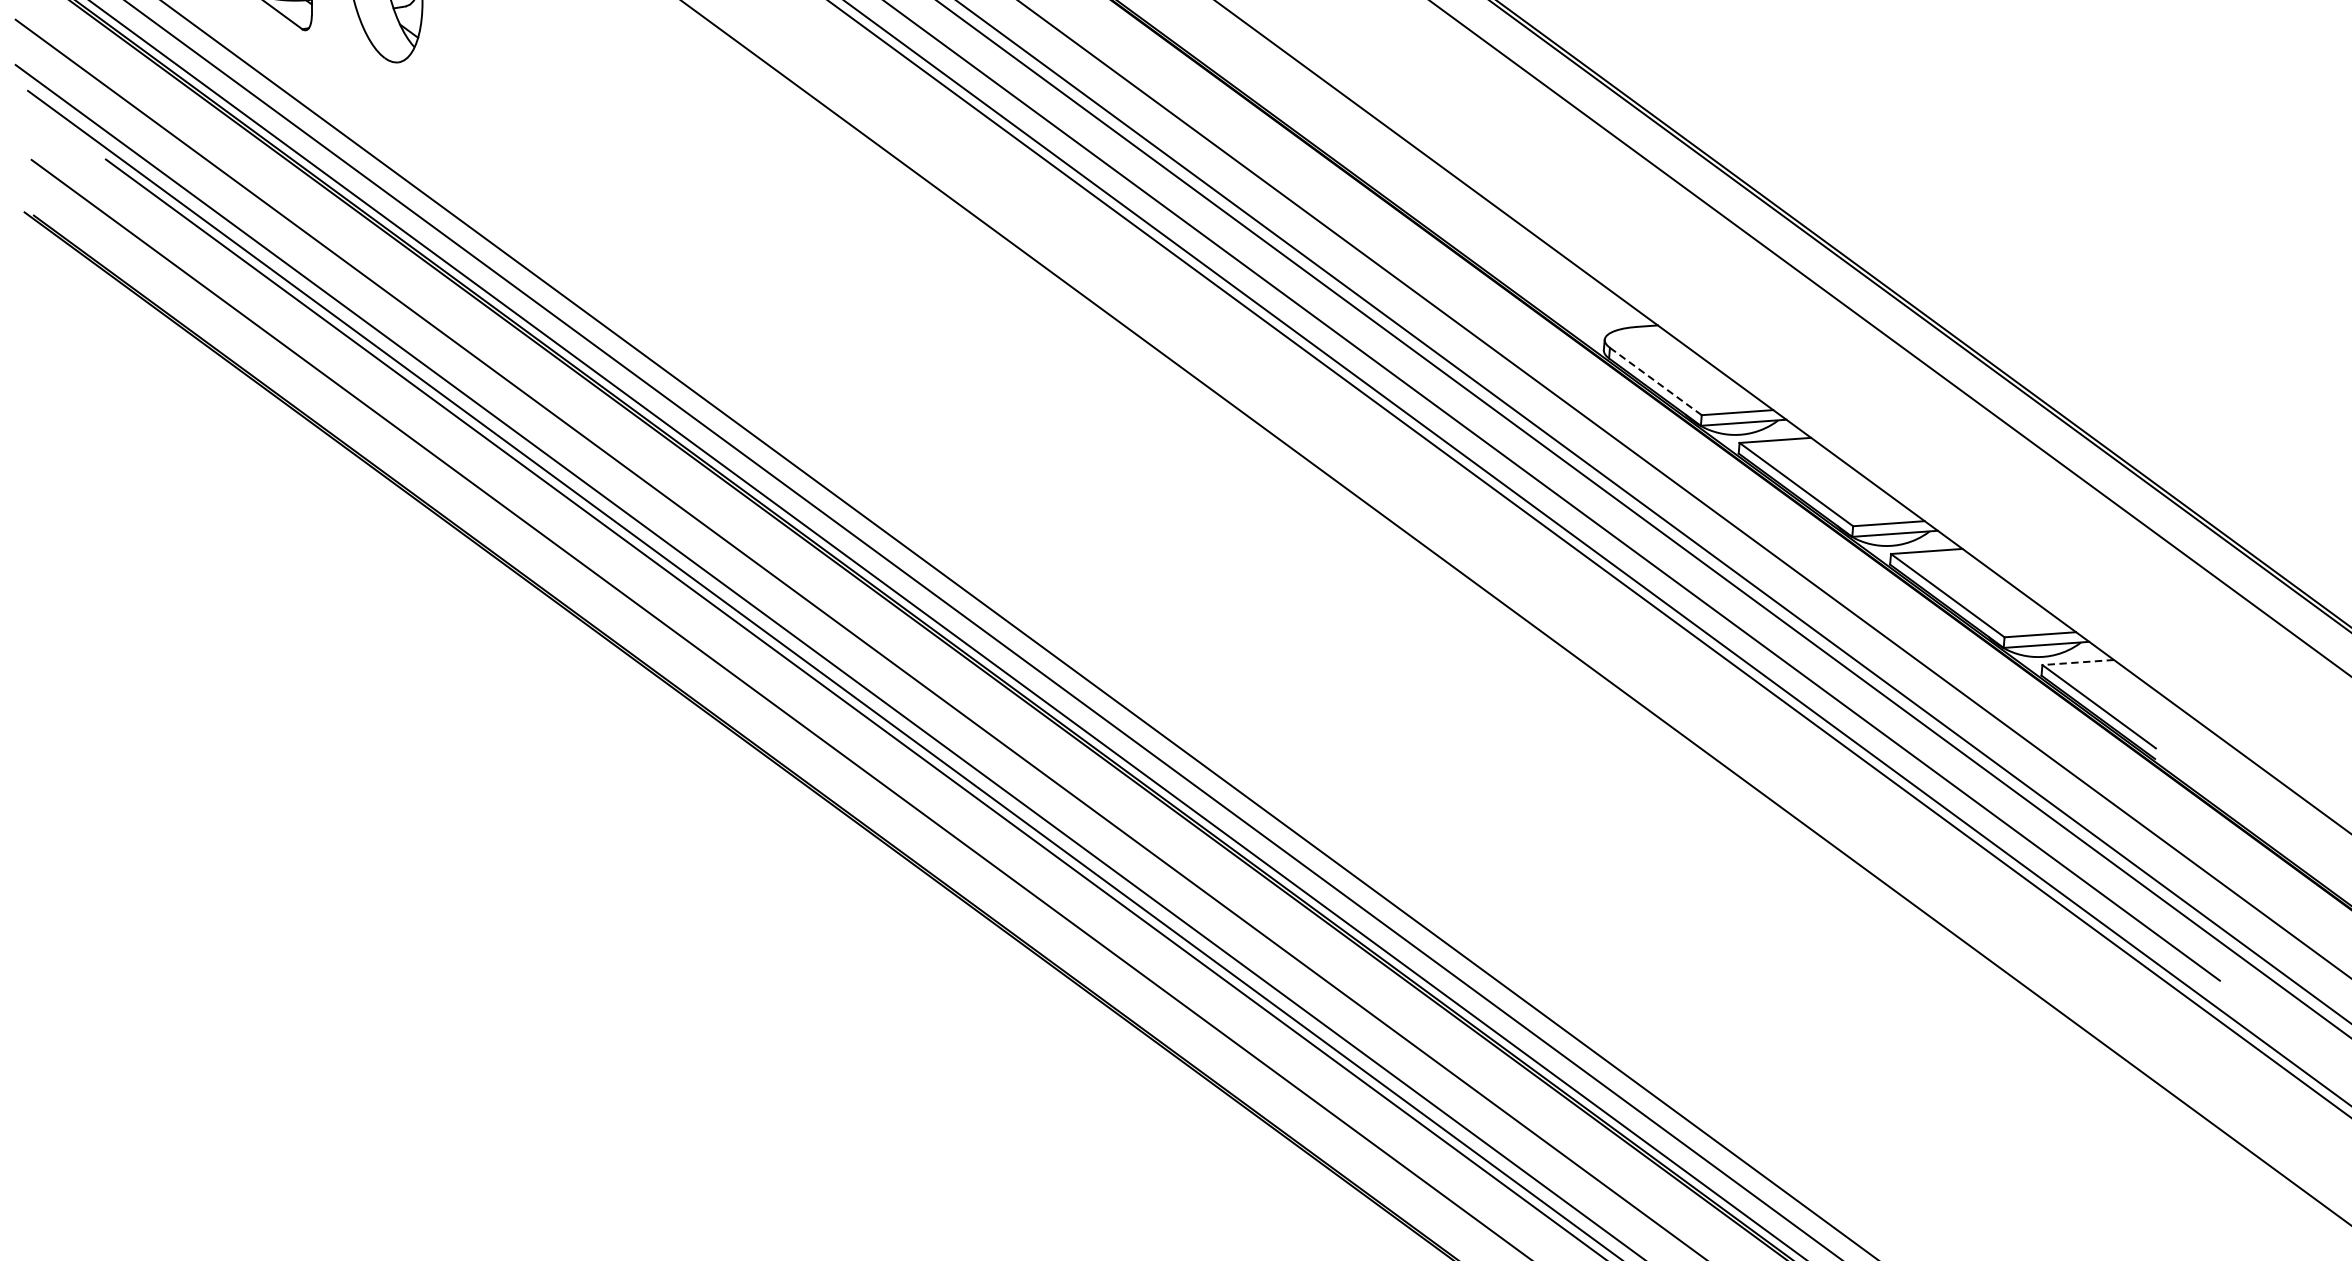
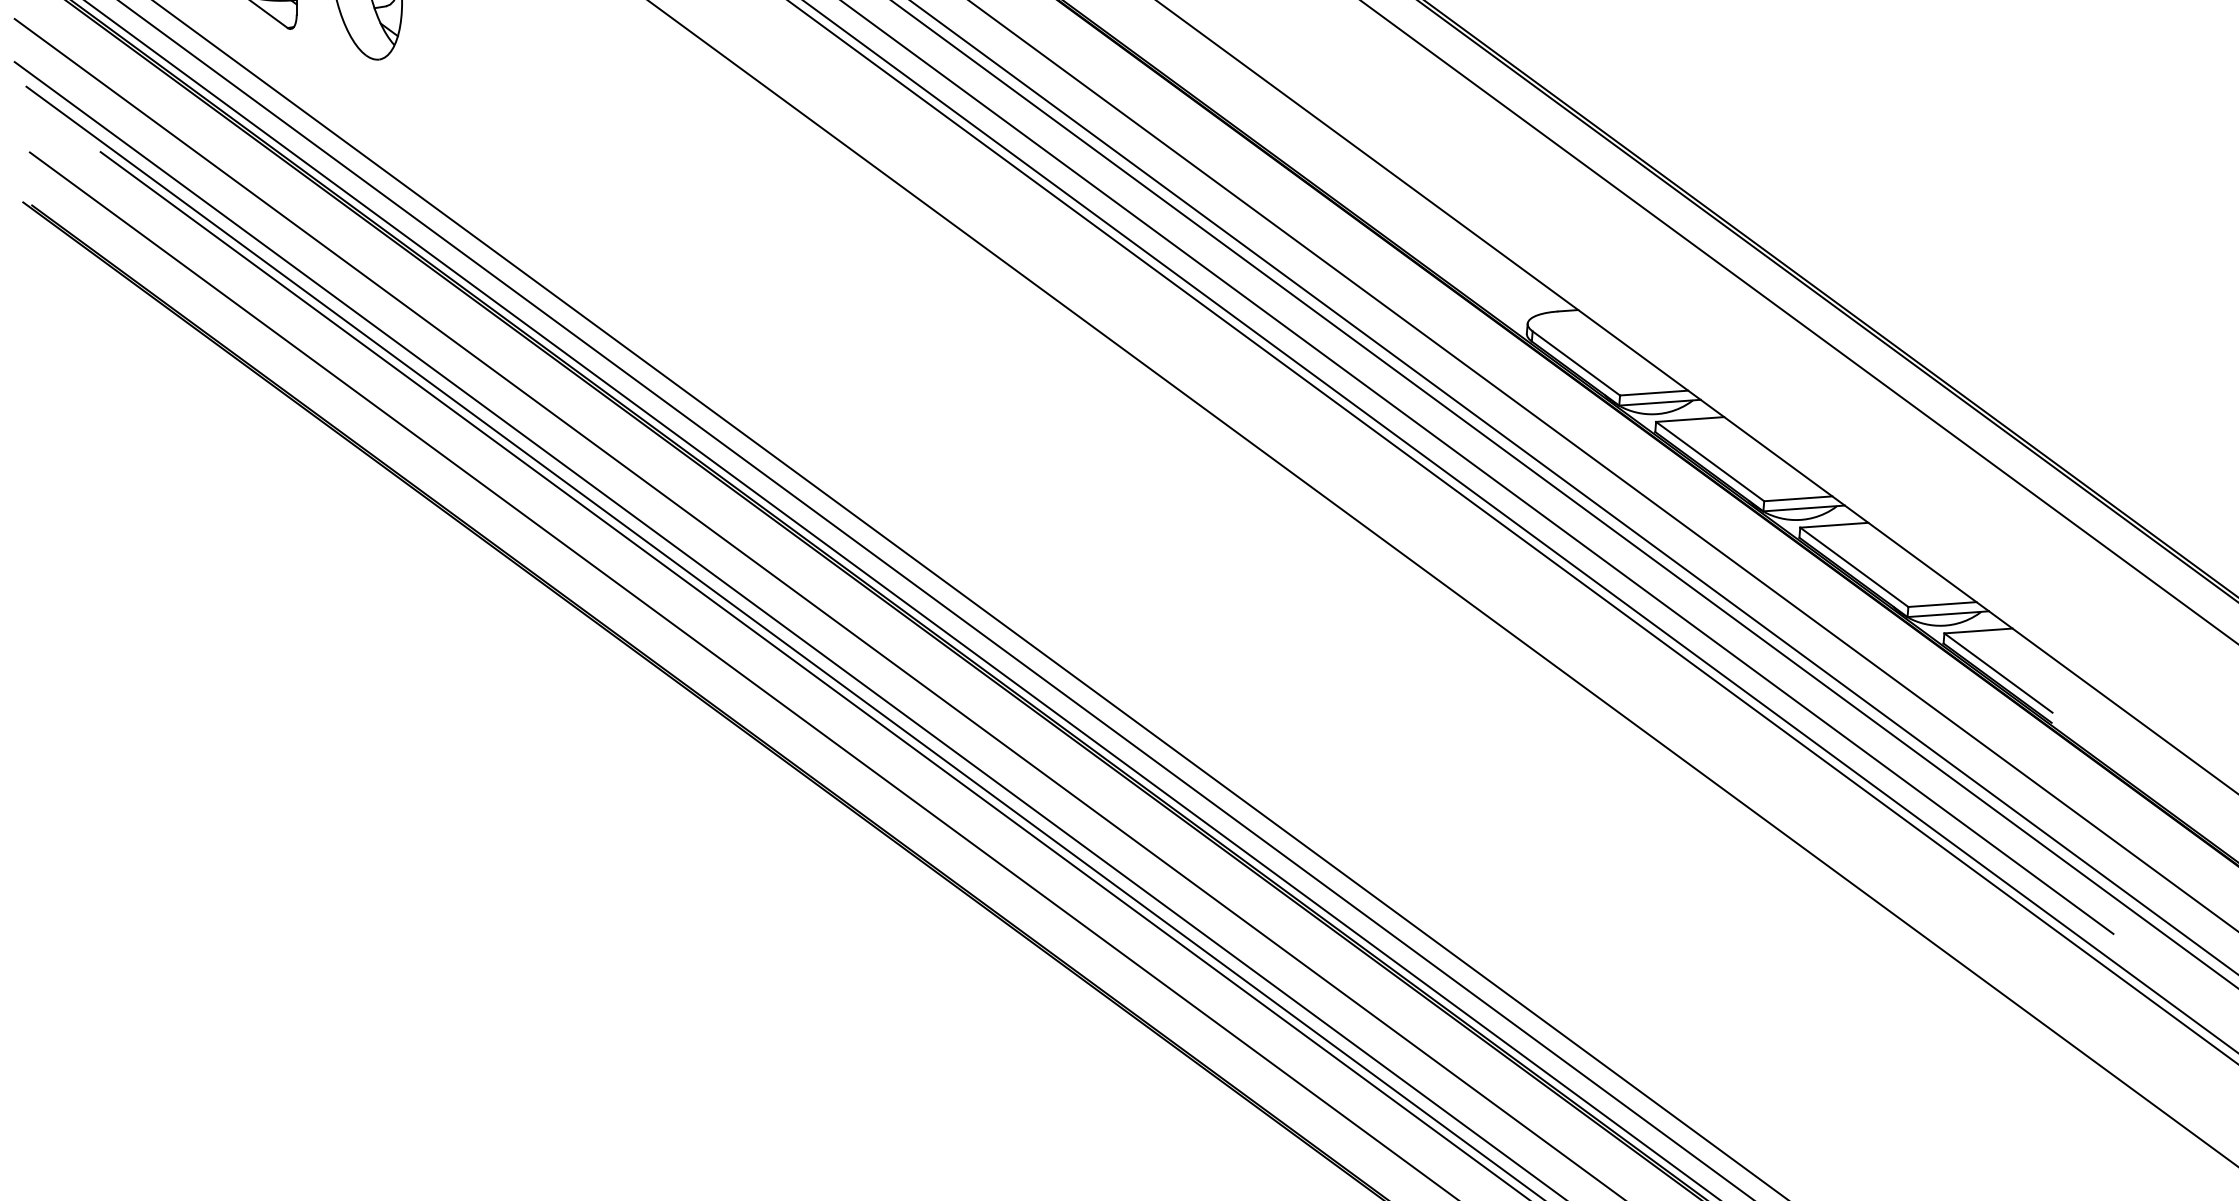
line: (1655, 381) -> (1576, 363), dashed -> solid
line: (2078, 663) -> (1978, 631), dashed -> solid

